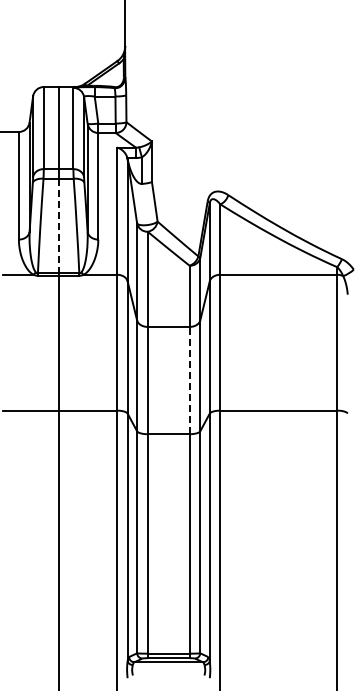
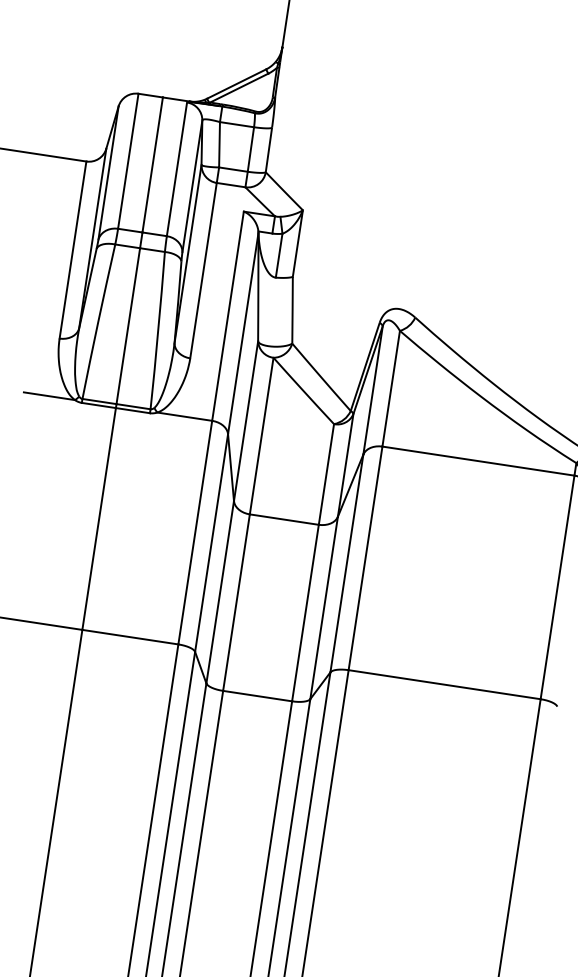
line: (58, 226) -> (128, 326), dashed -> solid
line: (189, 380) -> (305, 612), dashed -> solid

